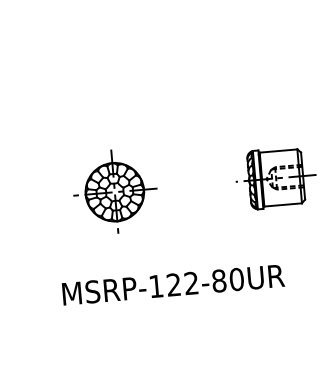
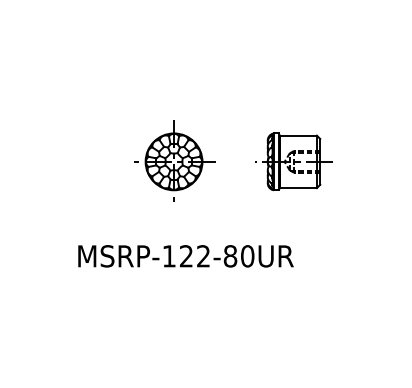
part: (115, 190) -> (174, 160), moved

